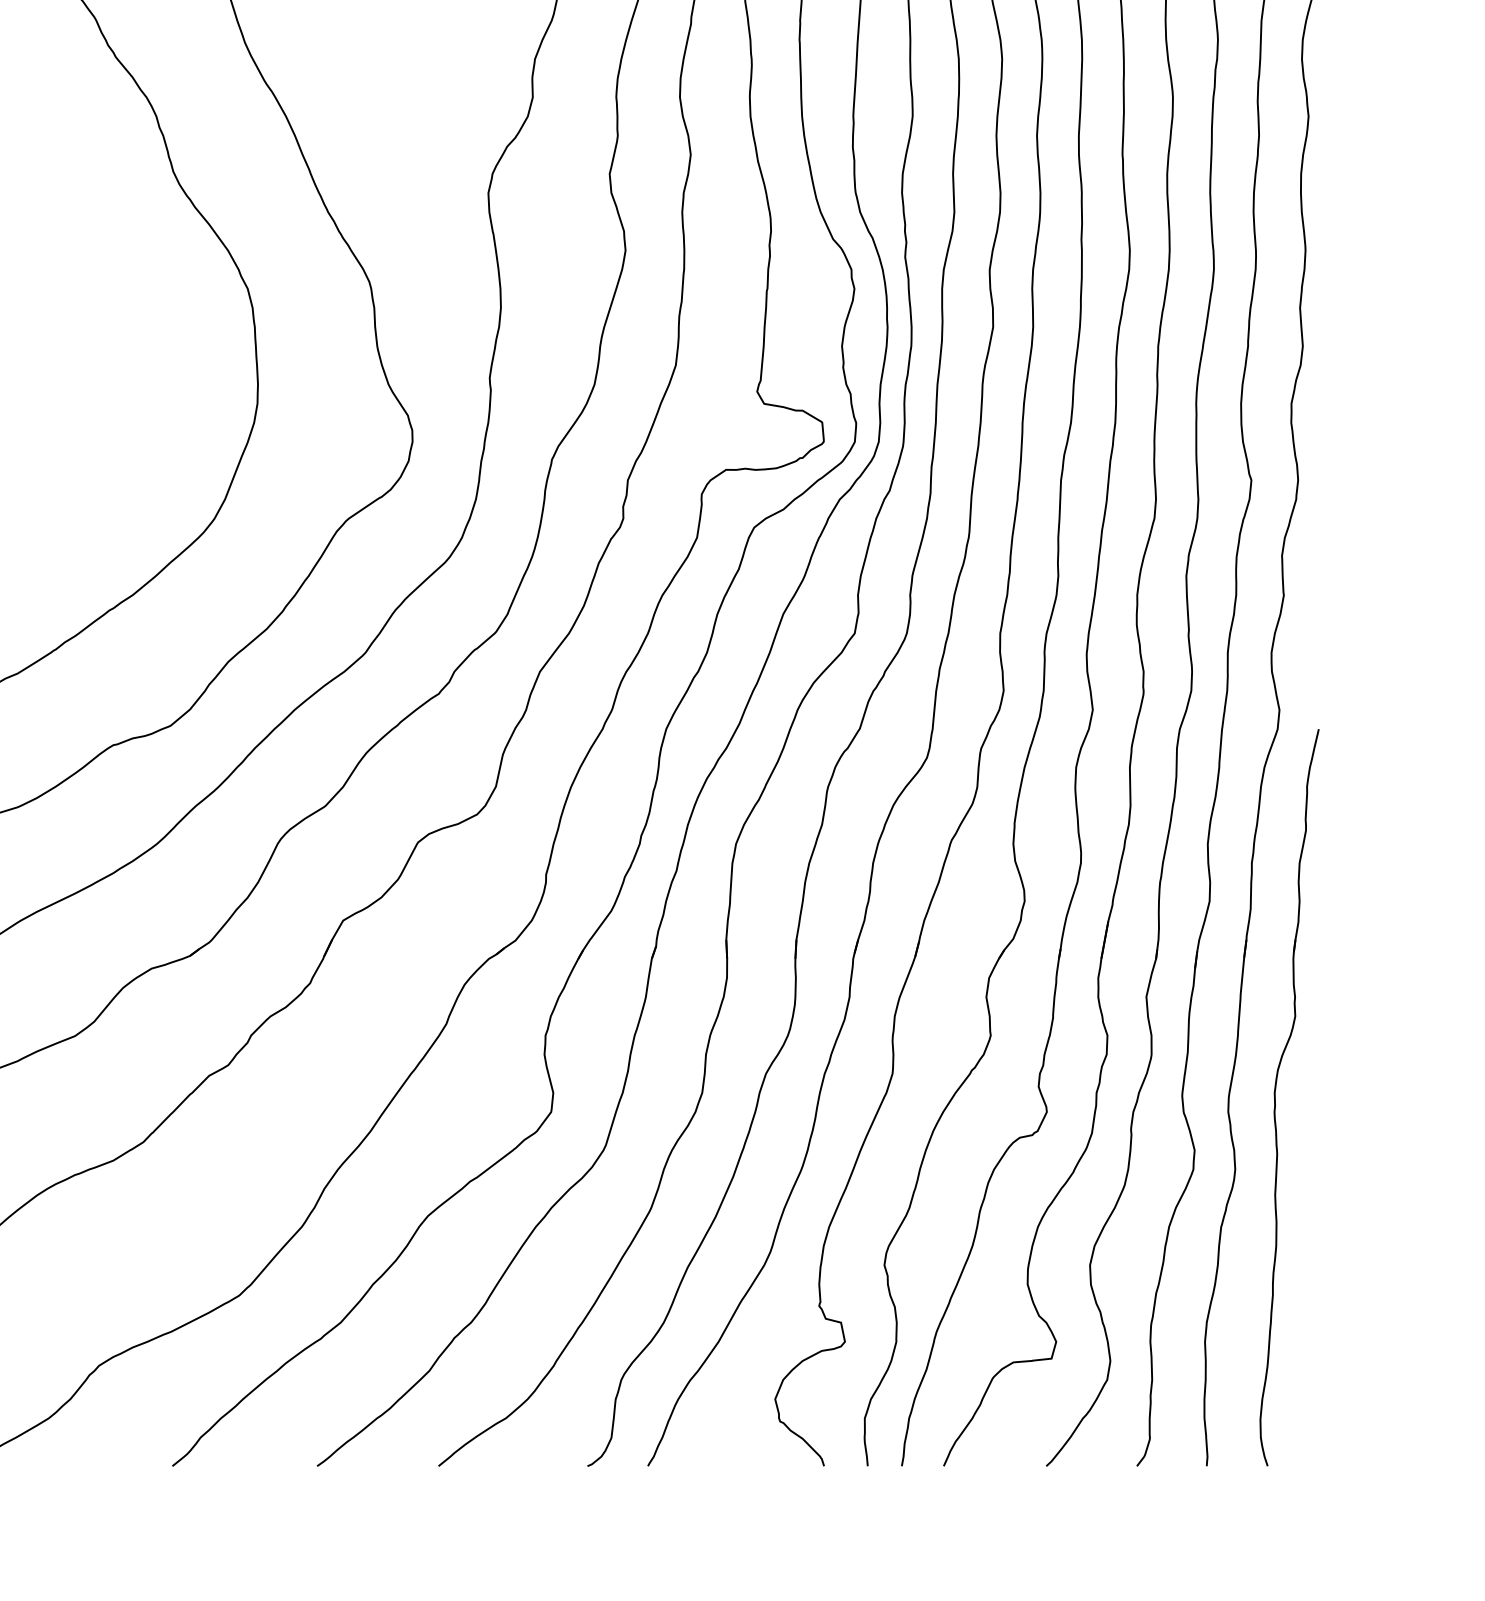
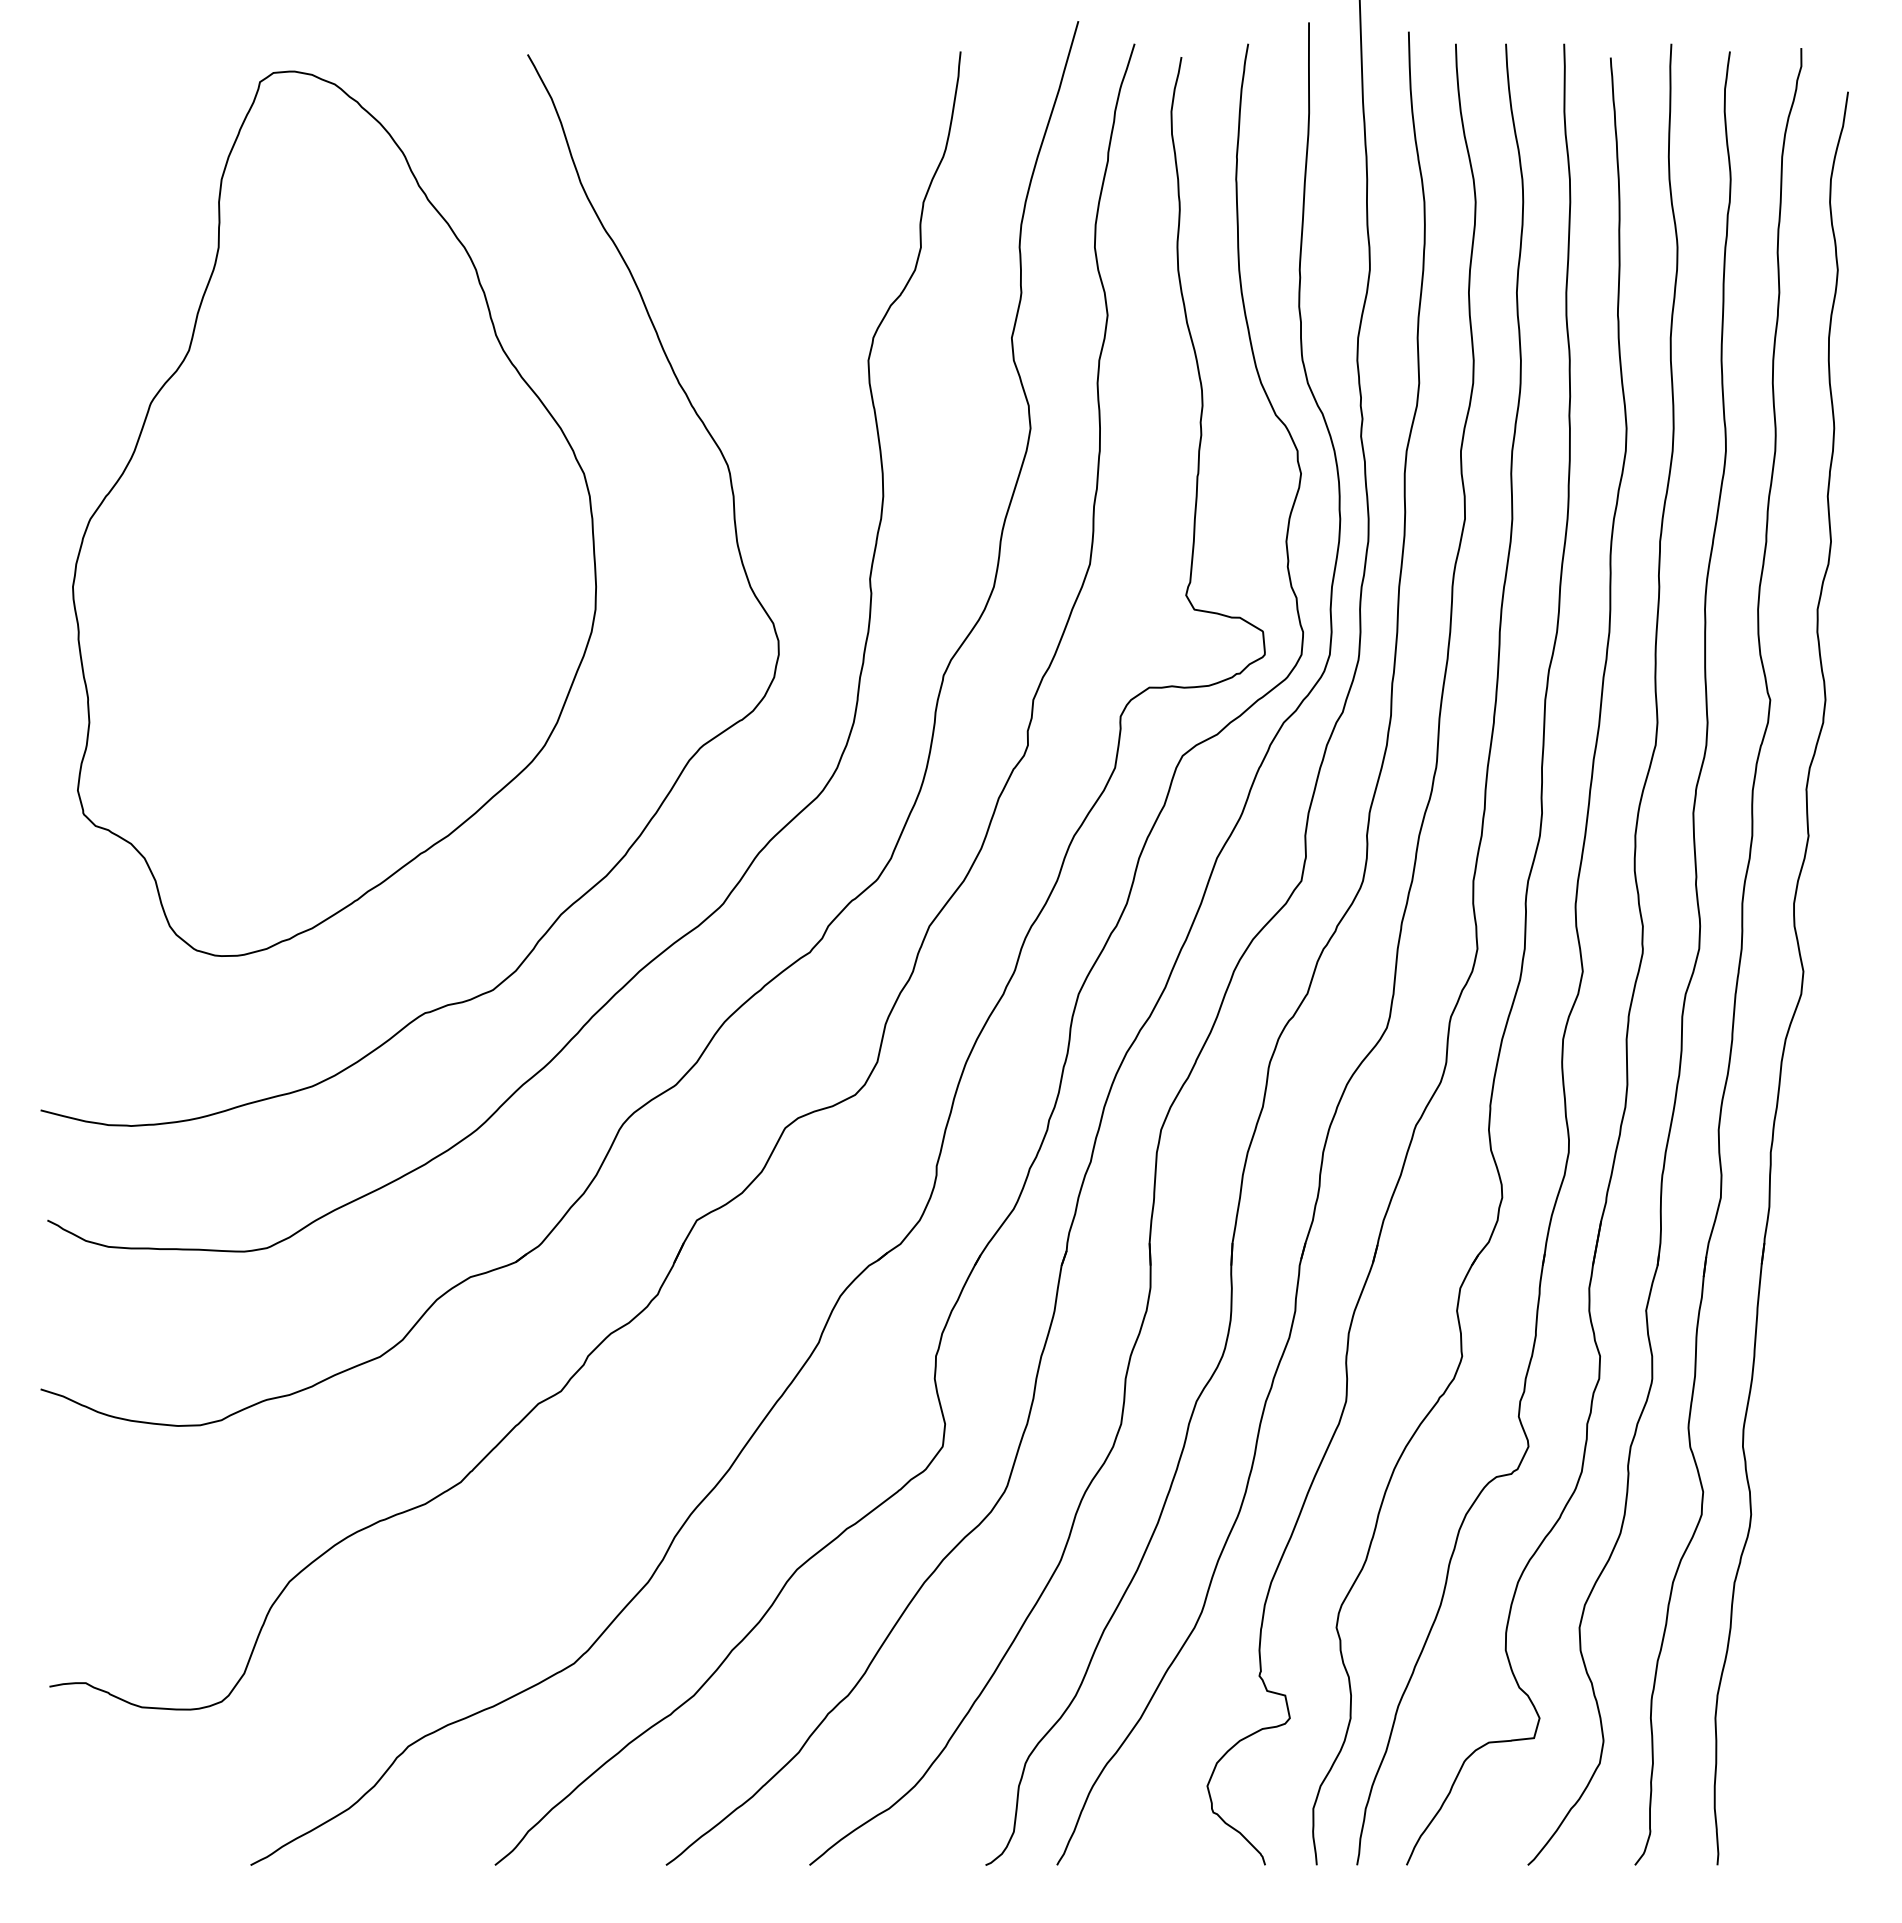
part: (1275, 1097) -> (1798, 1429), removed

